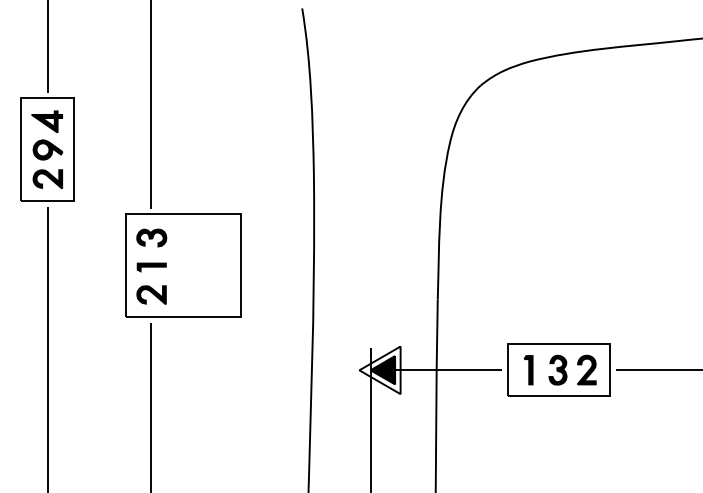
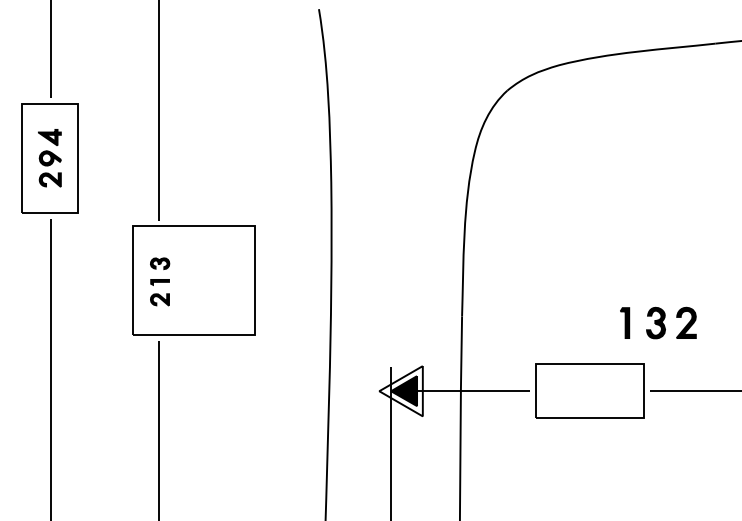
part: (46, 148) -> (49, 157), size x0.7
part: (151, 266) -> (159, 281), size x0.6
part: (560, 369) -> (658, 322), moved

